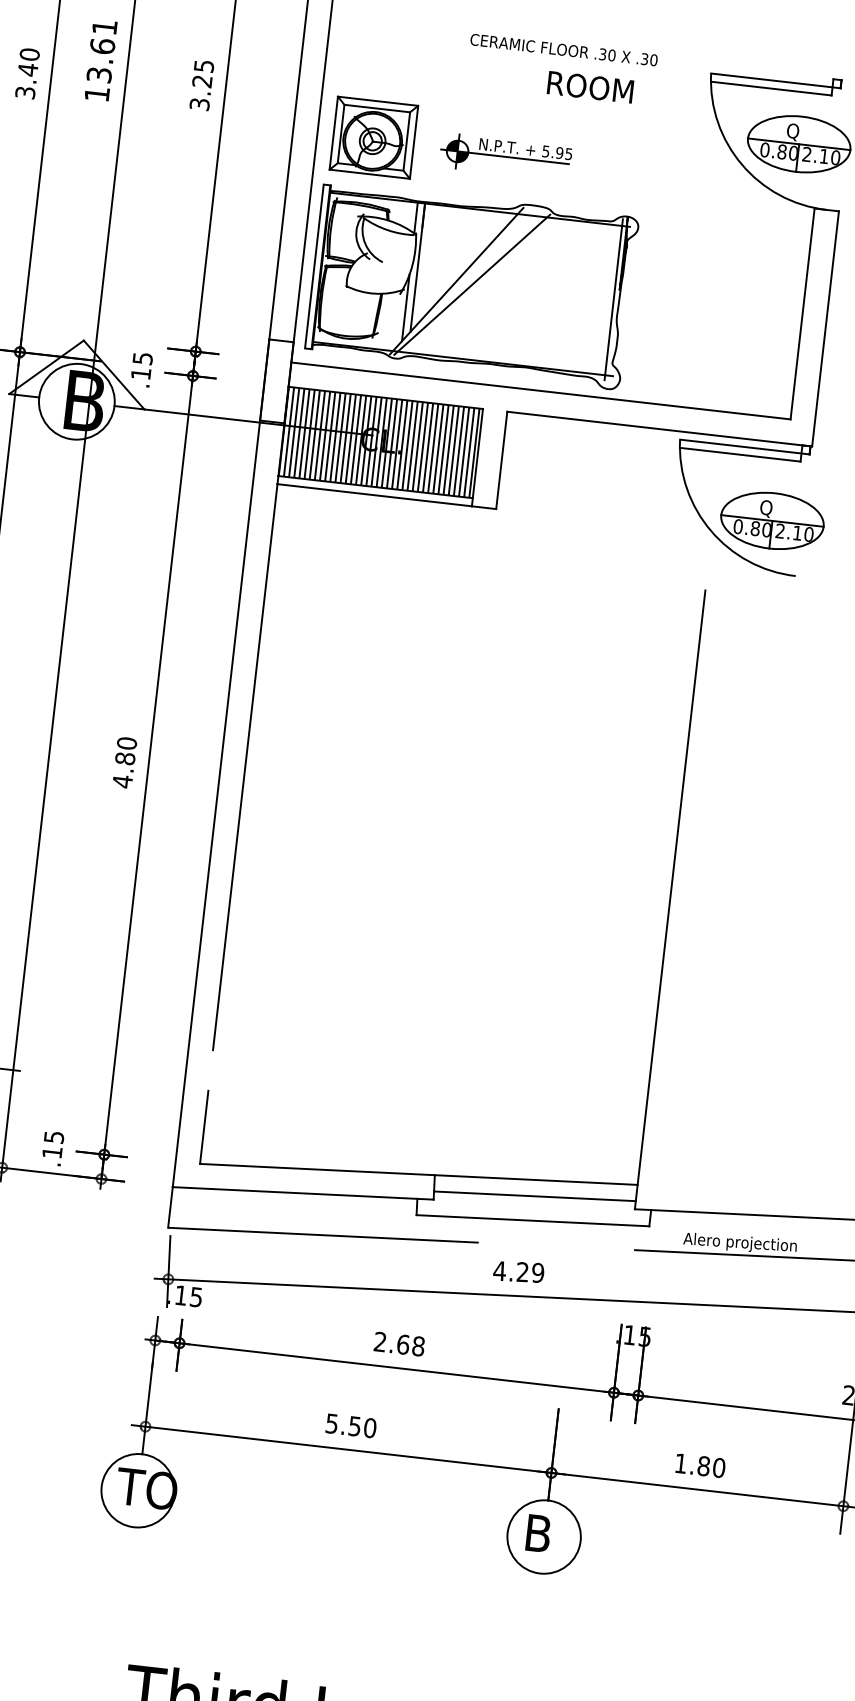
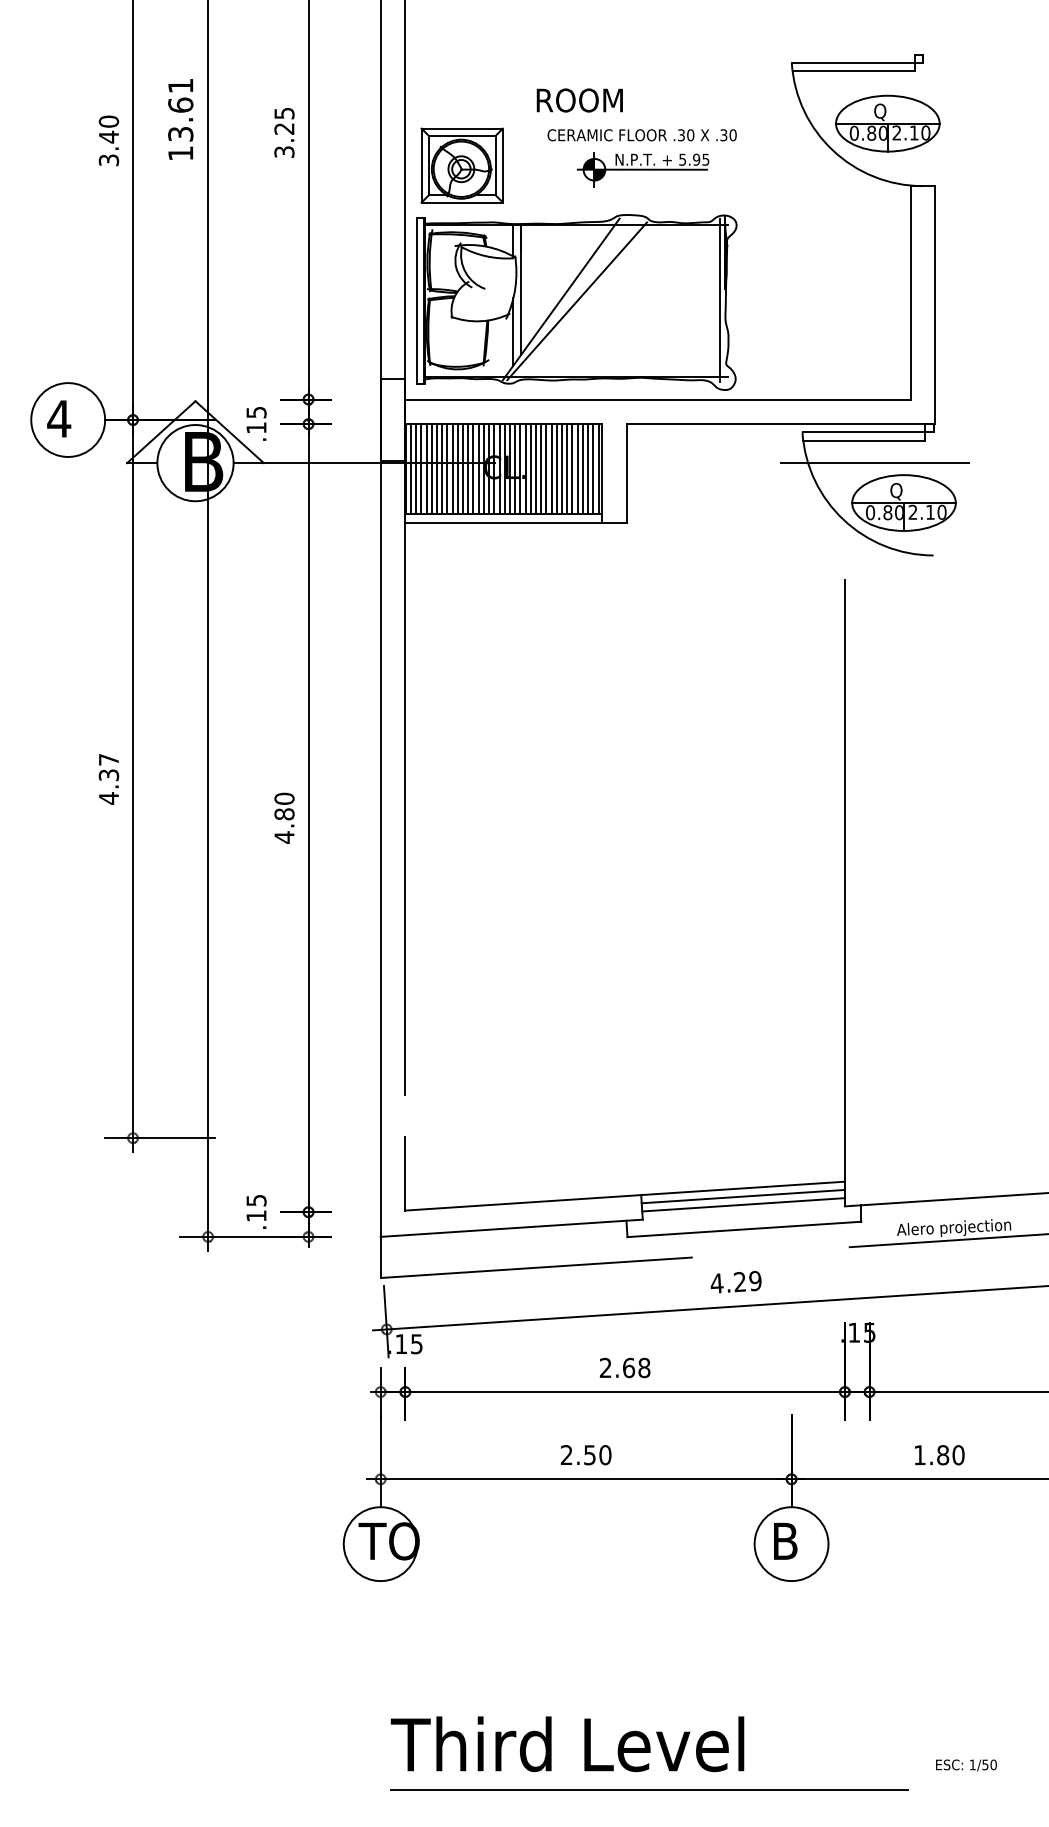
text: (563, 50) -> (641, 135), moved
text: (590, 87) -> (579, 100), moved
part: (505, 156) -> (642, 169), moved
line: (747, 478) -> (874, 463), added
line: (534, 1187) -> (742, 1196), added
text: (331, 1424) -> (566, 1455), 5.50 -> 2.50

